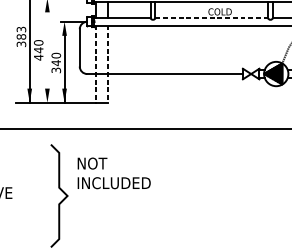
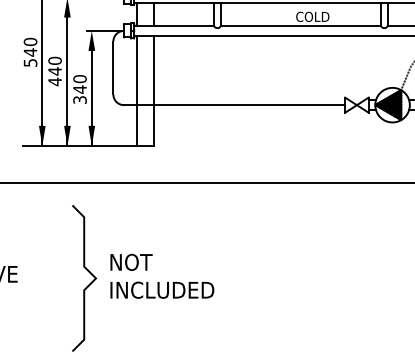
line: (212, 17) -> (301, 25), dashed -> solid
text: (21, 36) -> (30, 51), 383 -> 540
line: (47, 57) -> (67, 81), added
line: (96, 64) -> (137, 91), dashed -> solid
line: (107, 64) -> (153, 91), dashed -> solid
text: (114, 172) -> (162, 275), moved

